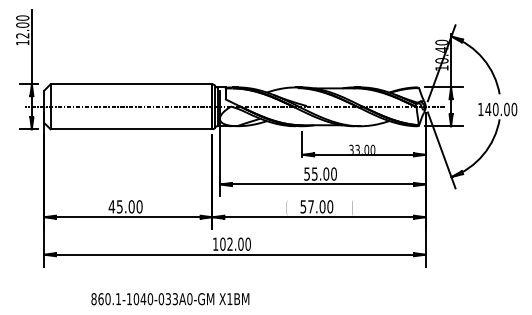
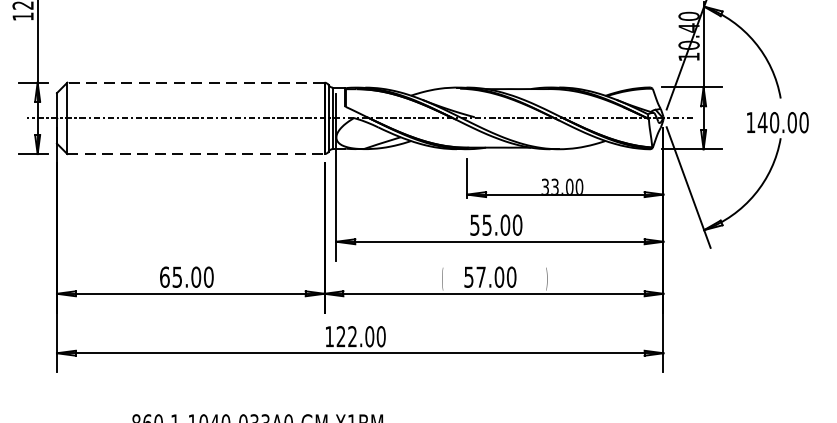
line: (131, 84) -> (195, 82), solid -> dashed
line: (131, 129) -> (195, 154), solid -> dashed
text: (111, 206) -> (164, 276), 45.00 -> 65.00
text: (222, 243) -> (340, 335), 102.00 -> 122.00

